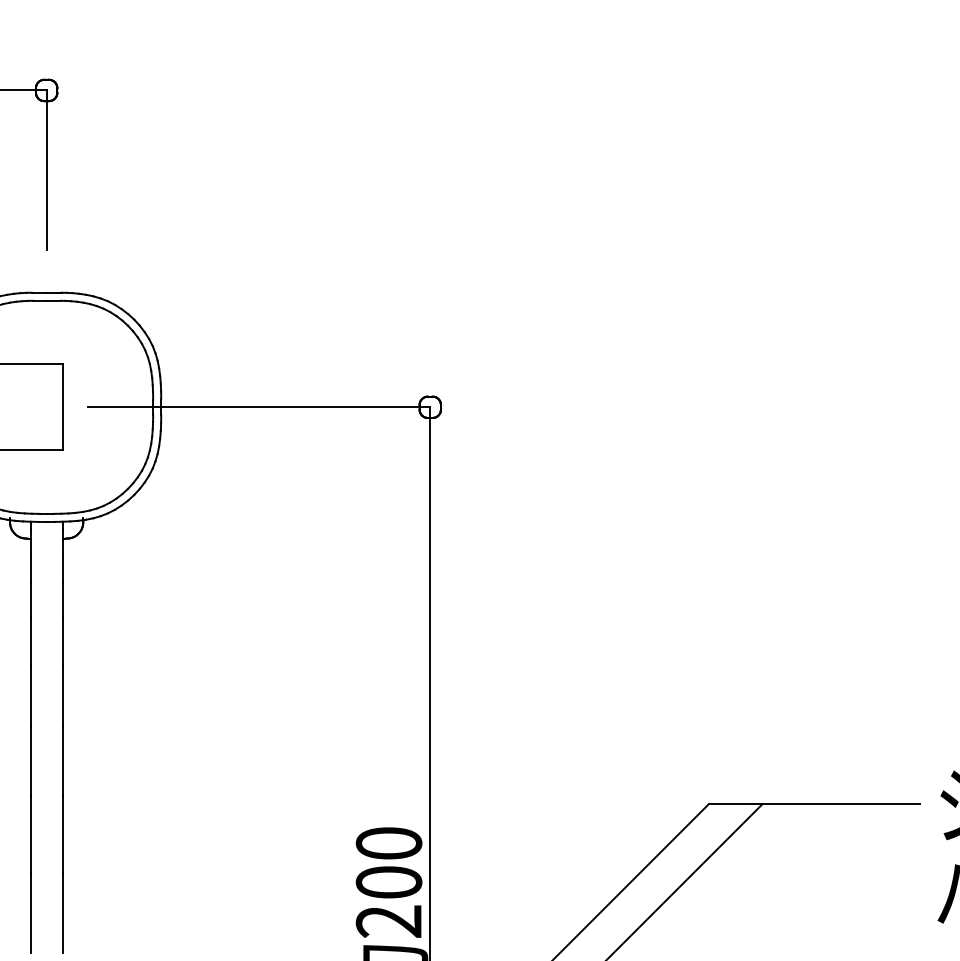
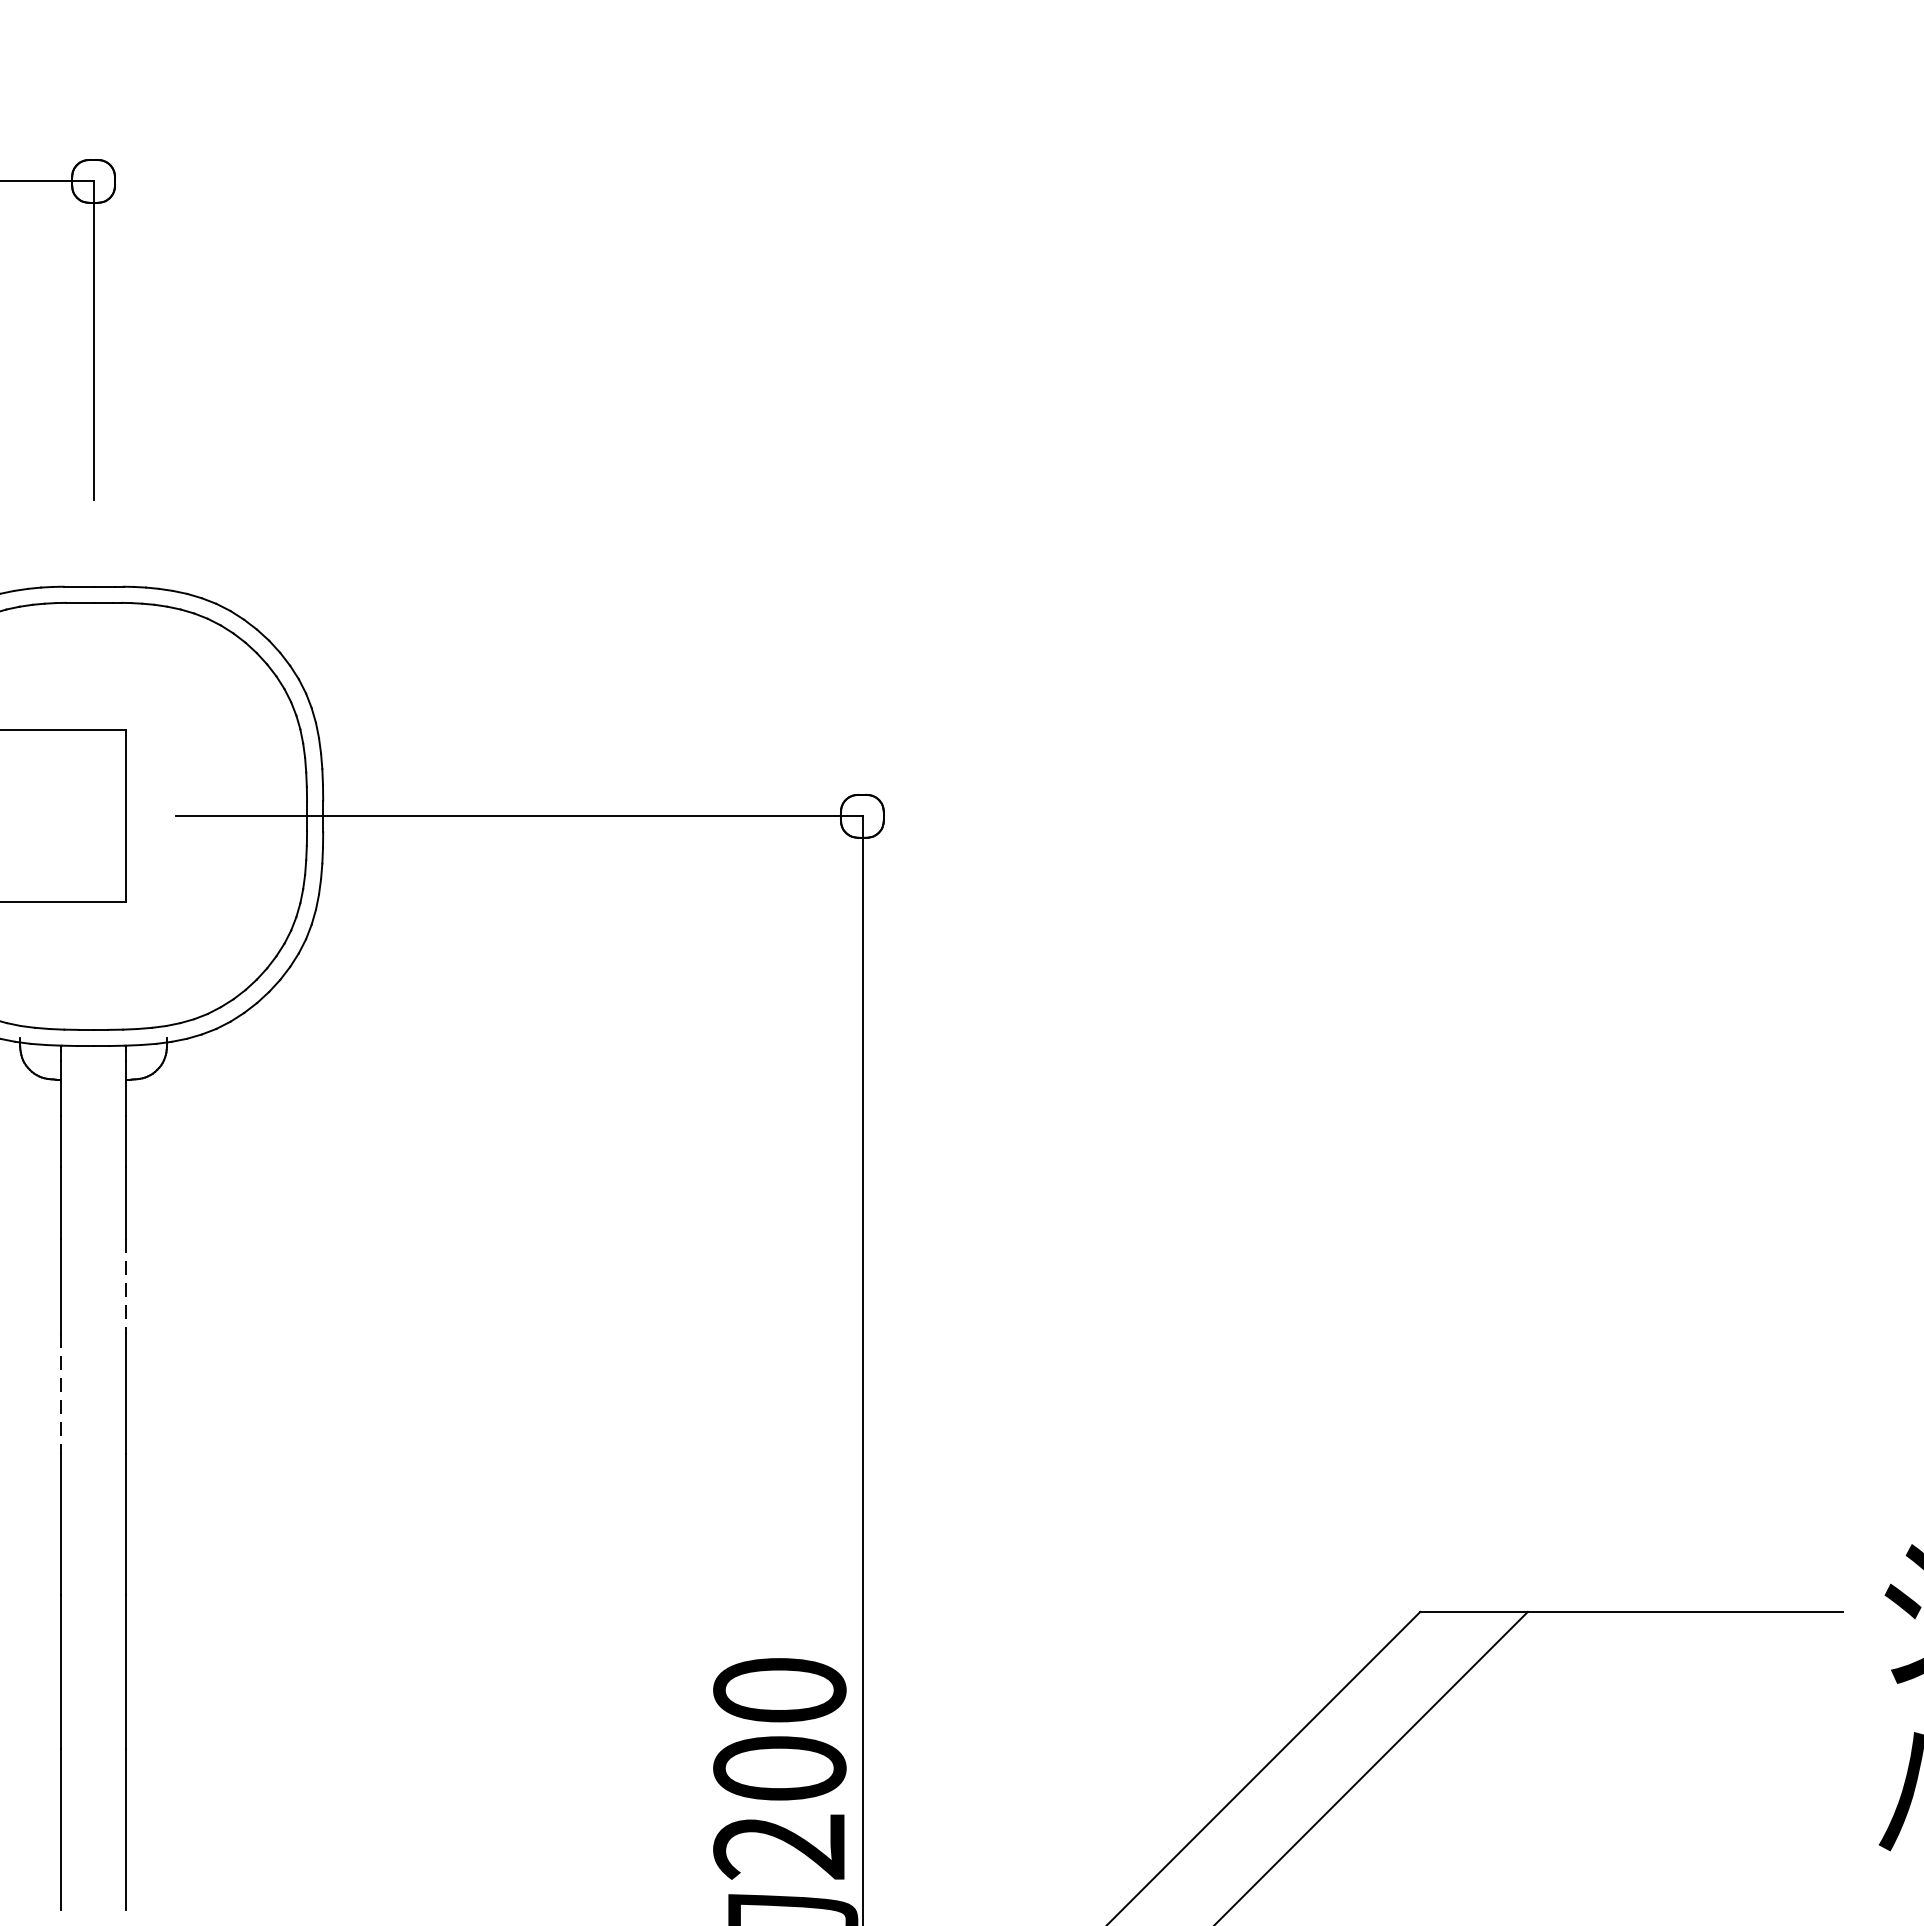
line: (62, 641) -> (125, 1285), solid -> dashed
line: (30, 696) -> (61, 1395), solid -> dashed

